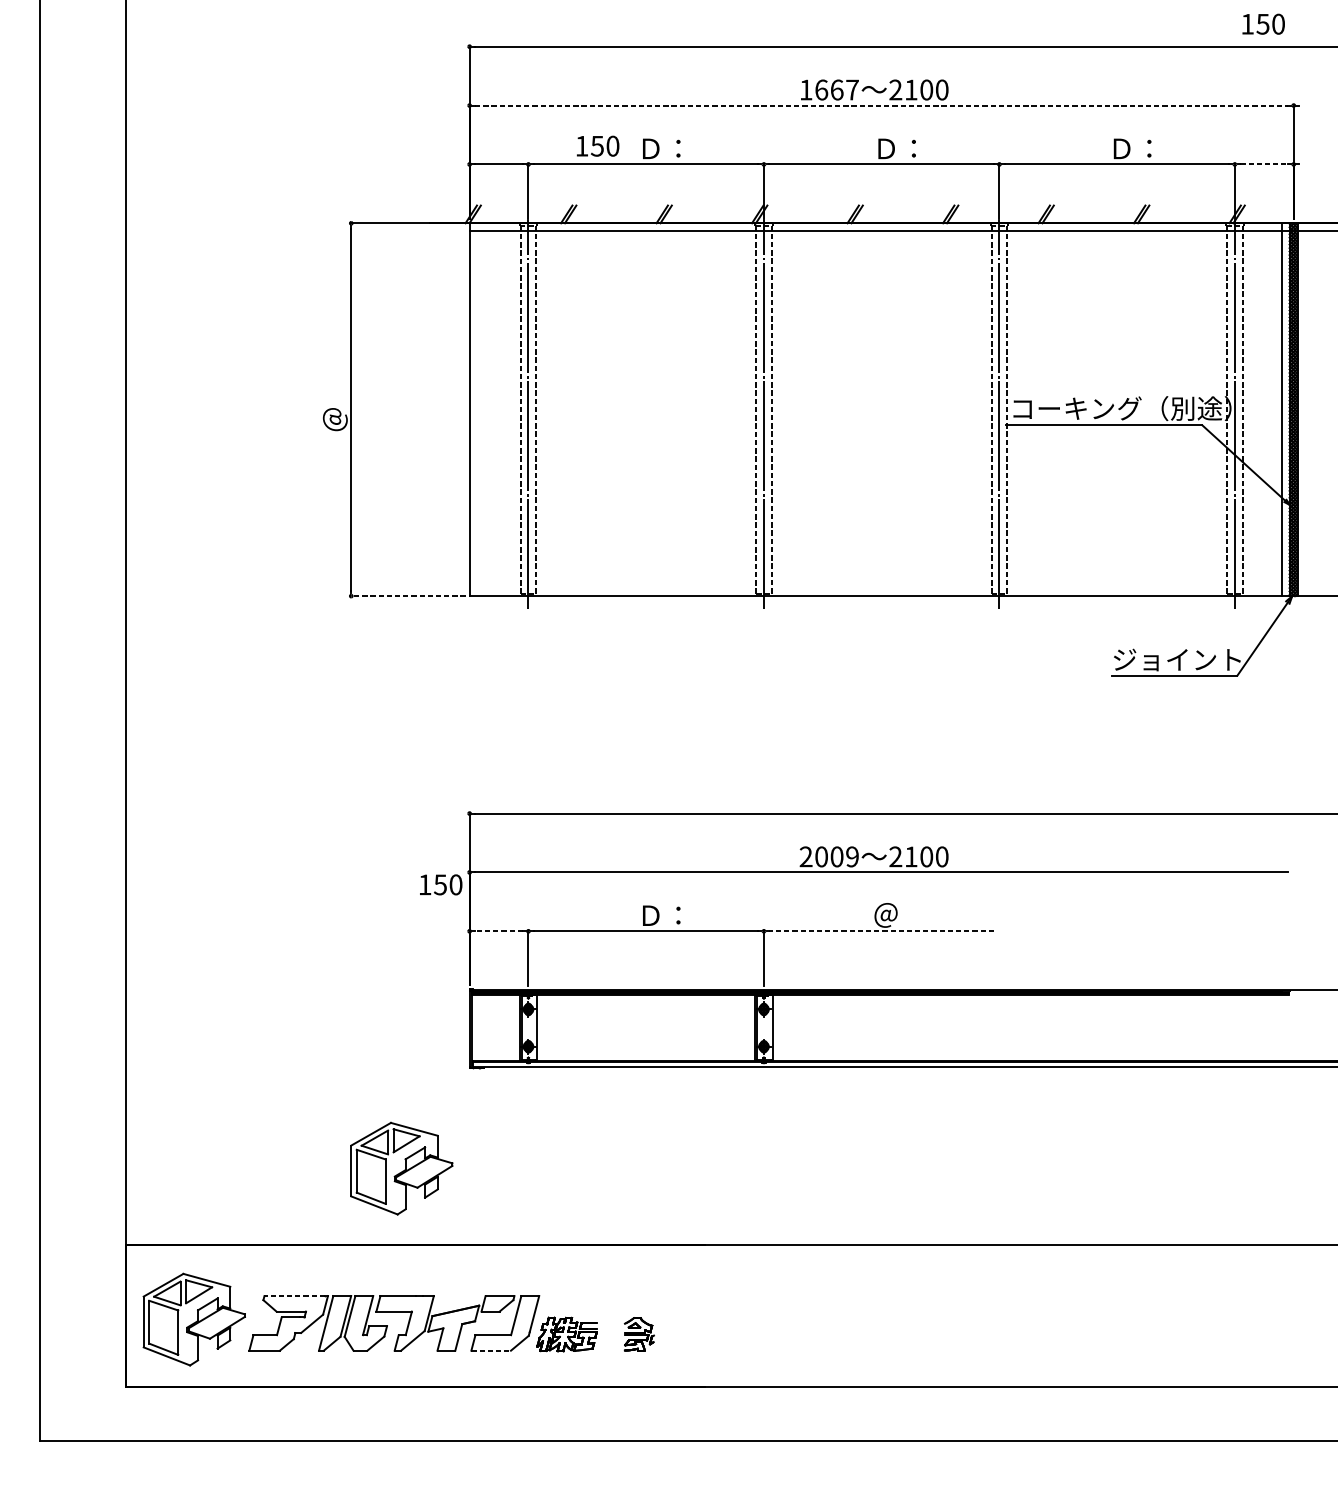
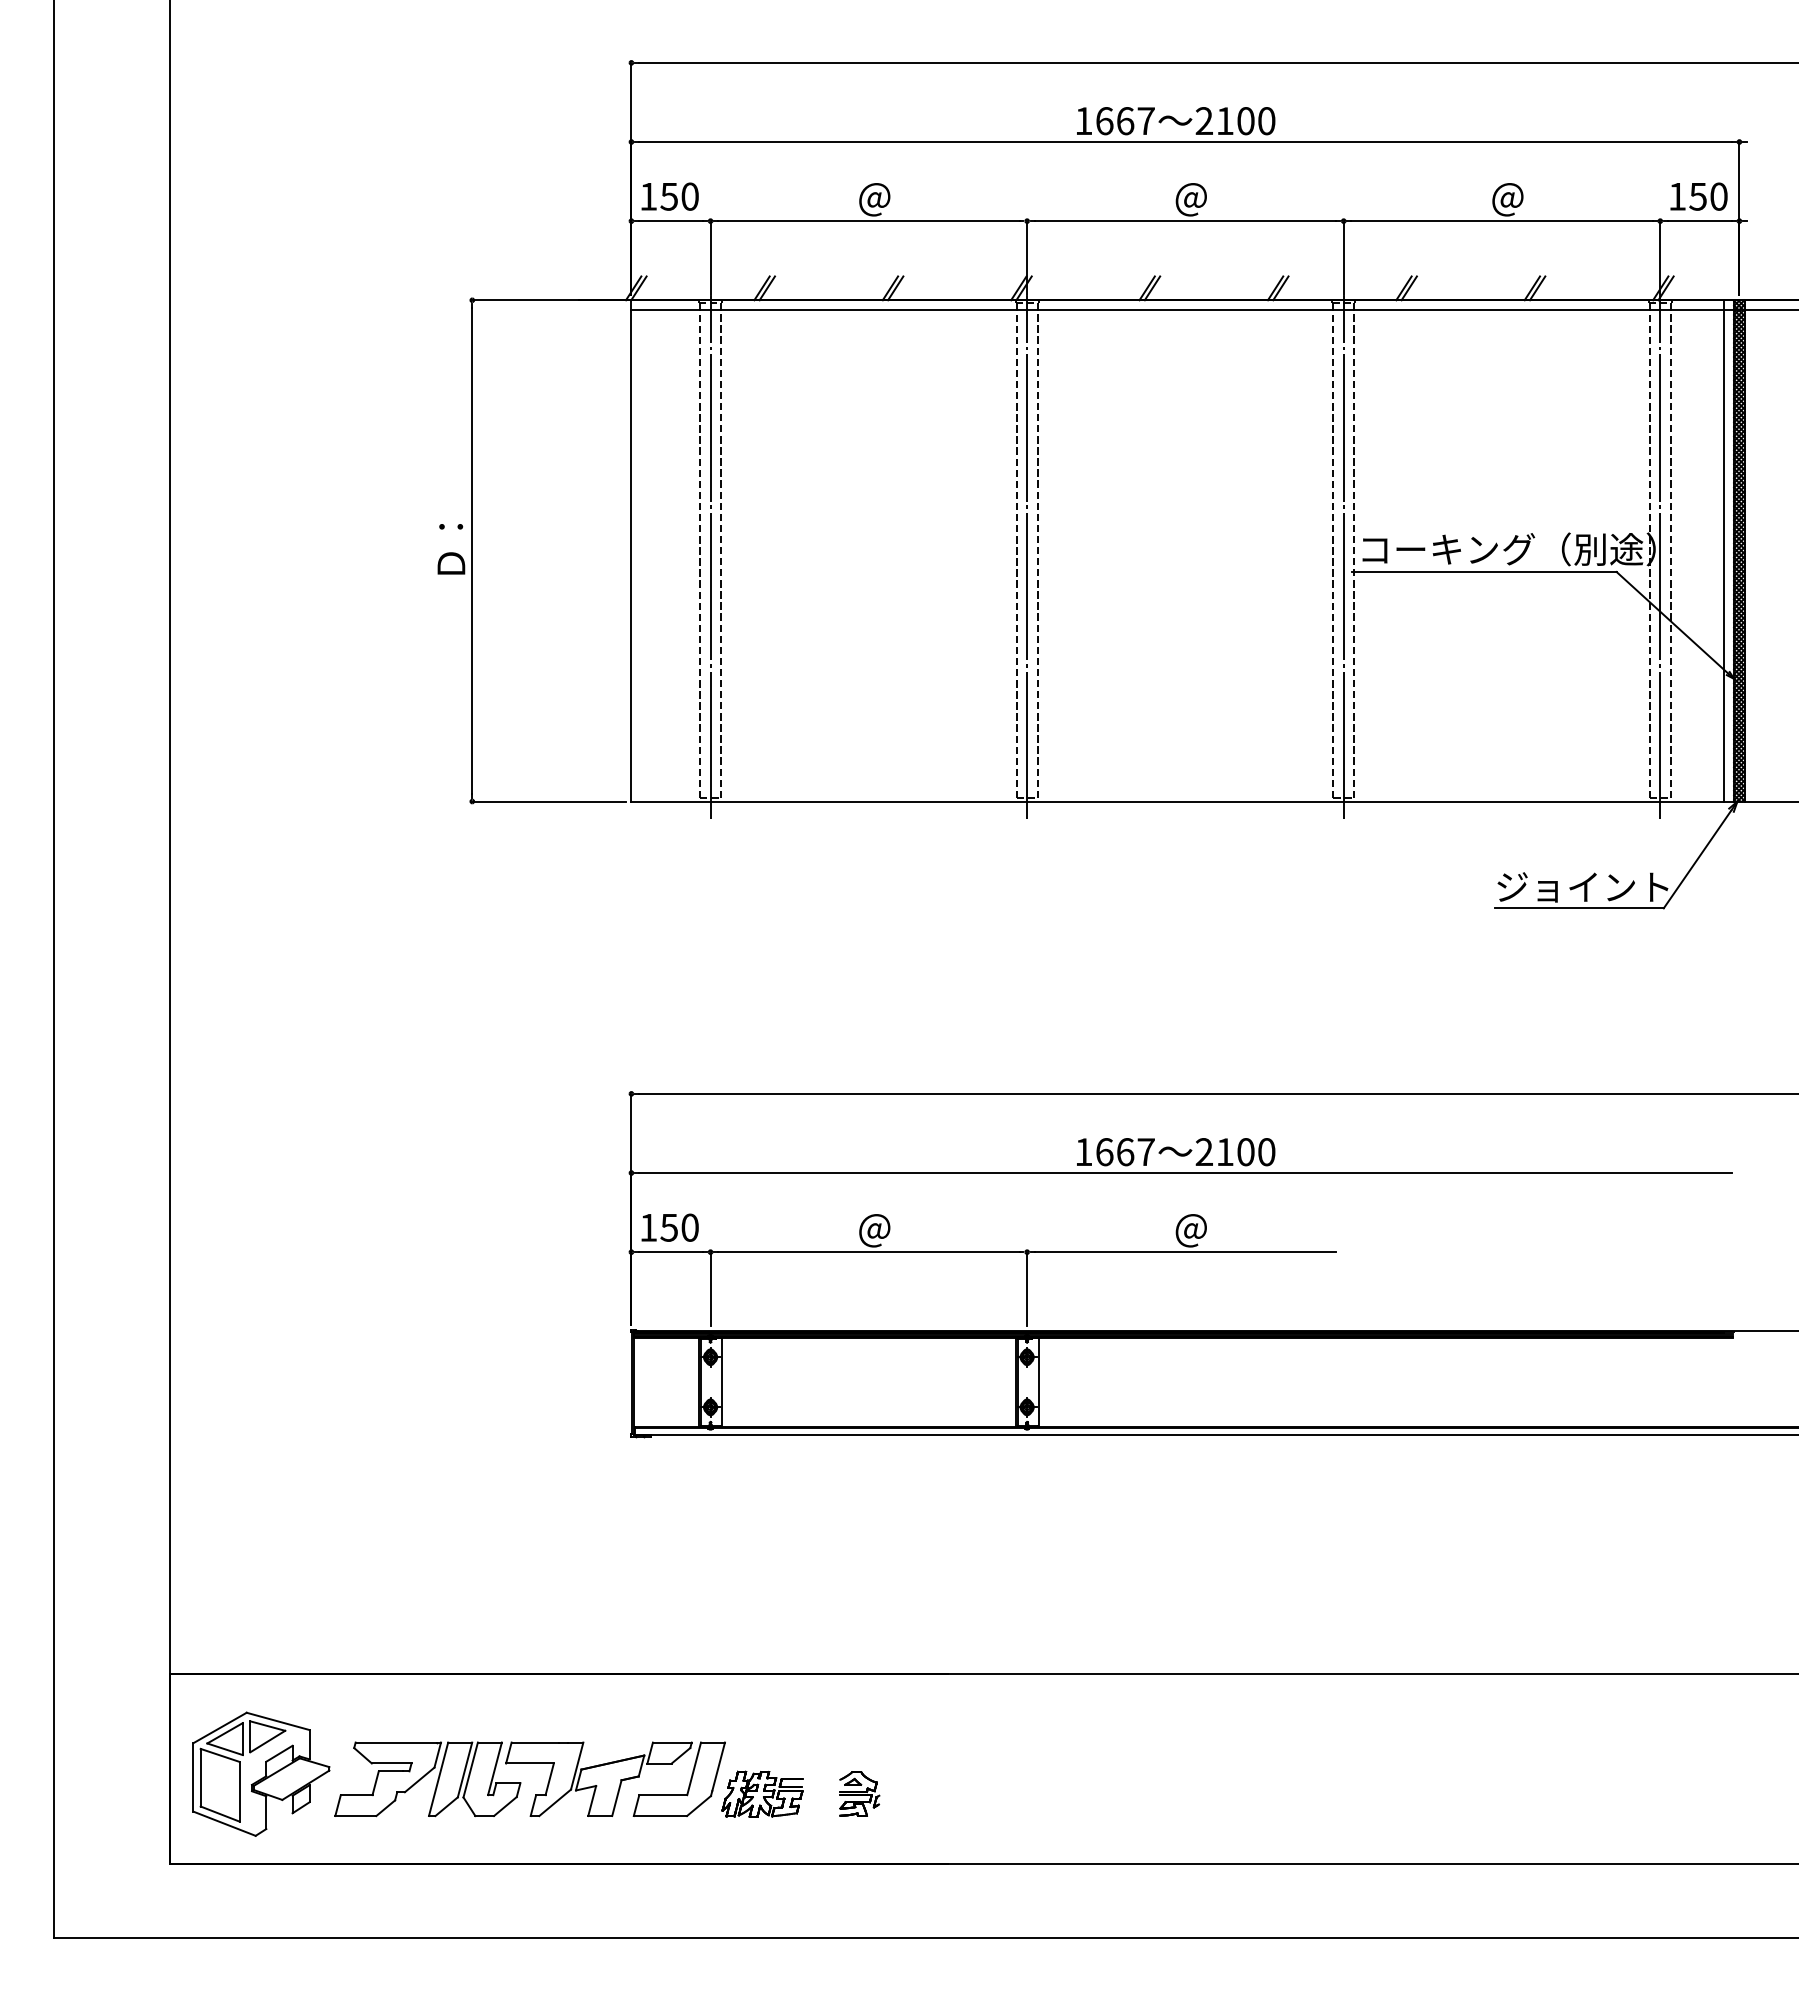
text: (1263, 24) -> (1698, 196), moved
line: (881, 105) -> (1185, 142), dashed -> solid
text: (597, 146) -> (669, 196), moved
text: (659, 148) -> (886, 199), Ｄ： -> ＠
text: (895, 148) -> (1203, 199), Ｄ： -> ＠
text: (1130, 148) -> (1520, 199), Ｄ： -> ＠
line: (1264, 164) -> (1700, 221), dashed -> solid
text: (335, 410) -> (450, 551), ＠ -> Ｄ：
line: (408, 596) -> (549, 801), dashed -> solid
text: (828, 857) -> (1114, 1152), 2009 -> 1667
text: (440, 884) -> (669, 1227), moved
text: (659, 915) -> (886, 1230), Ｄ： -> ＠
line: (498, 931) -> (670, 1252), dashed -> solid
line: (881, 931) -> (1185, 1252), dashed -> solid
part: (401, 1168) -> (540, 1570), removed
line: (294, 1296) -> (396, 1742), dashed -> solid
line: (491, 1351) -> (660, 1816), dashed -> solid

